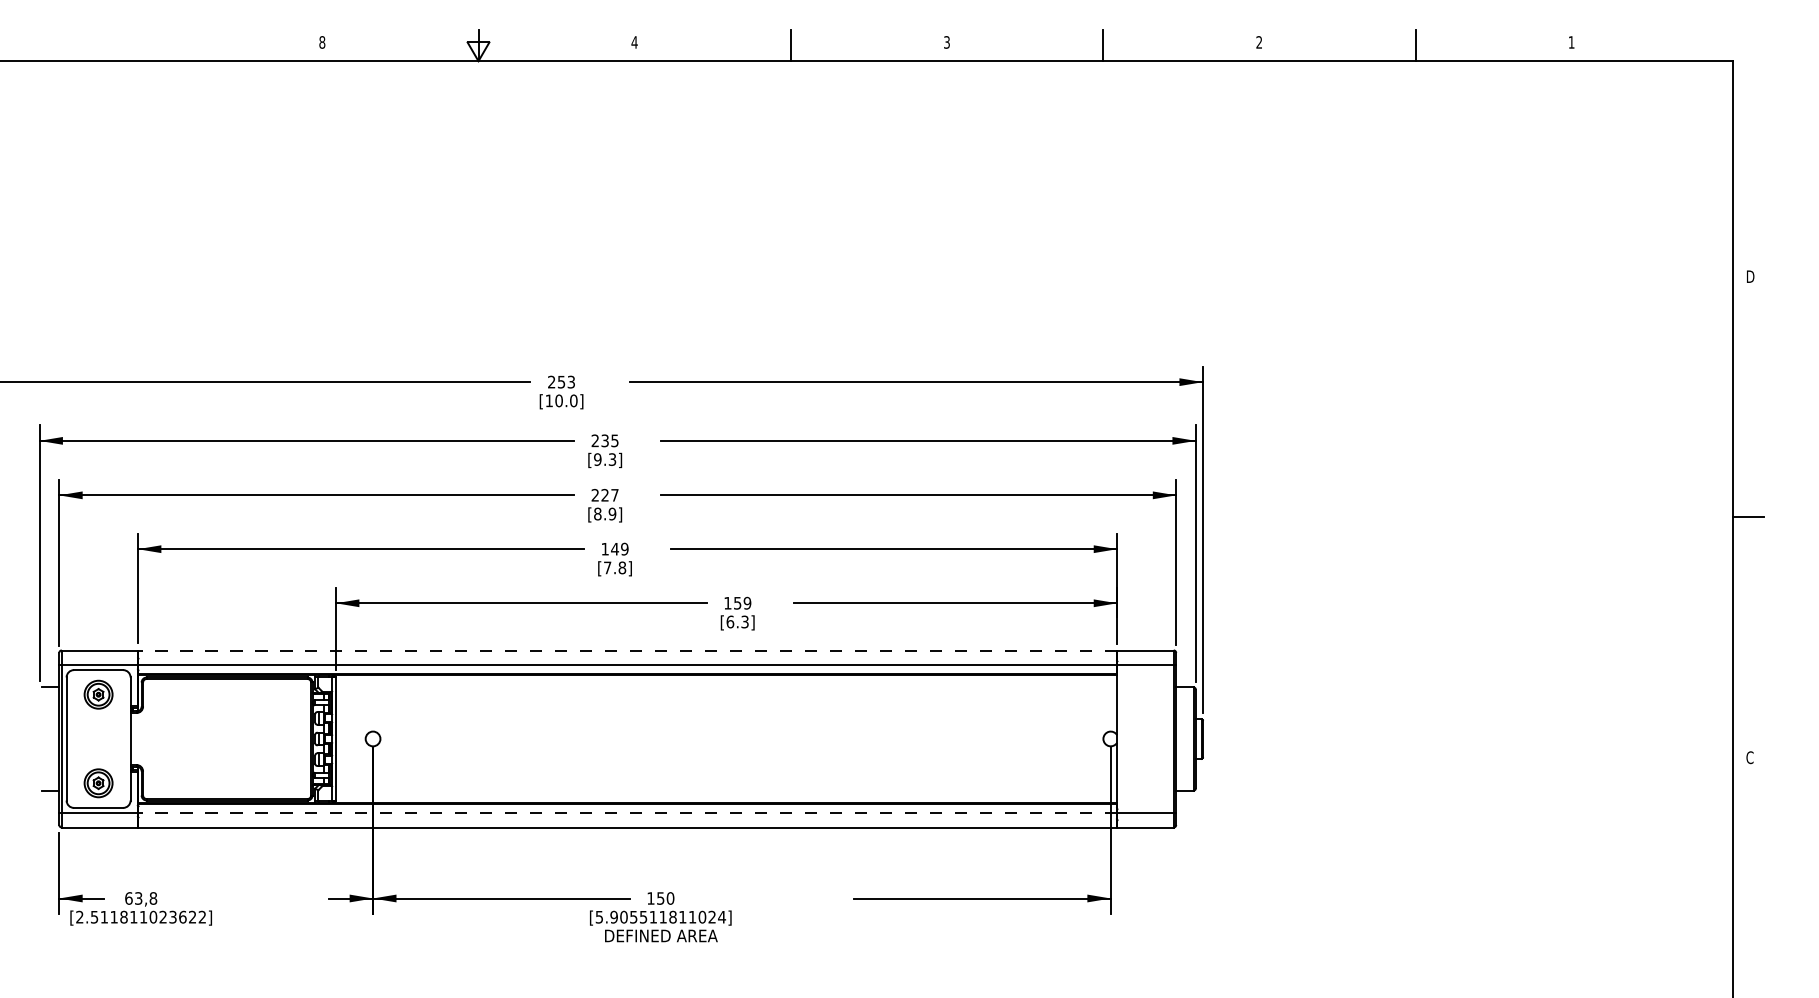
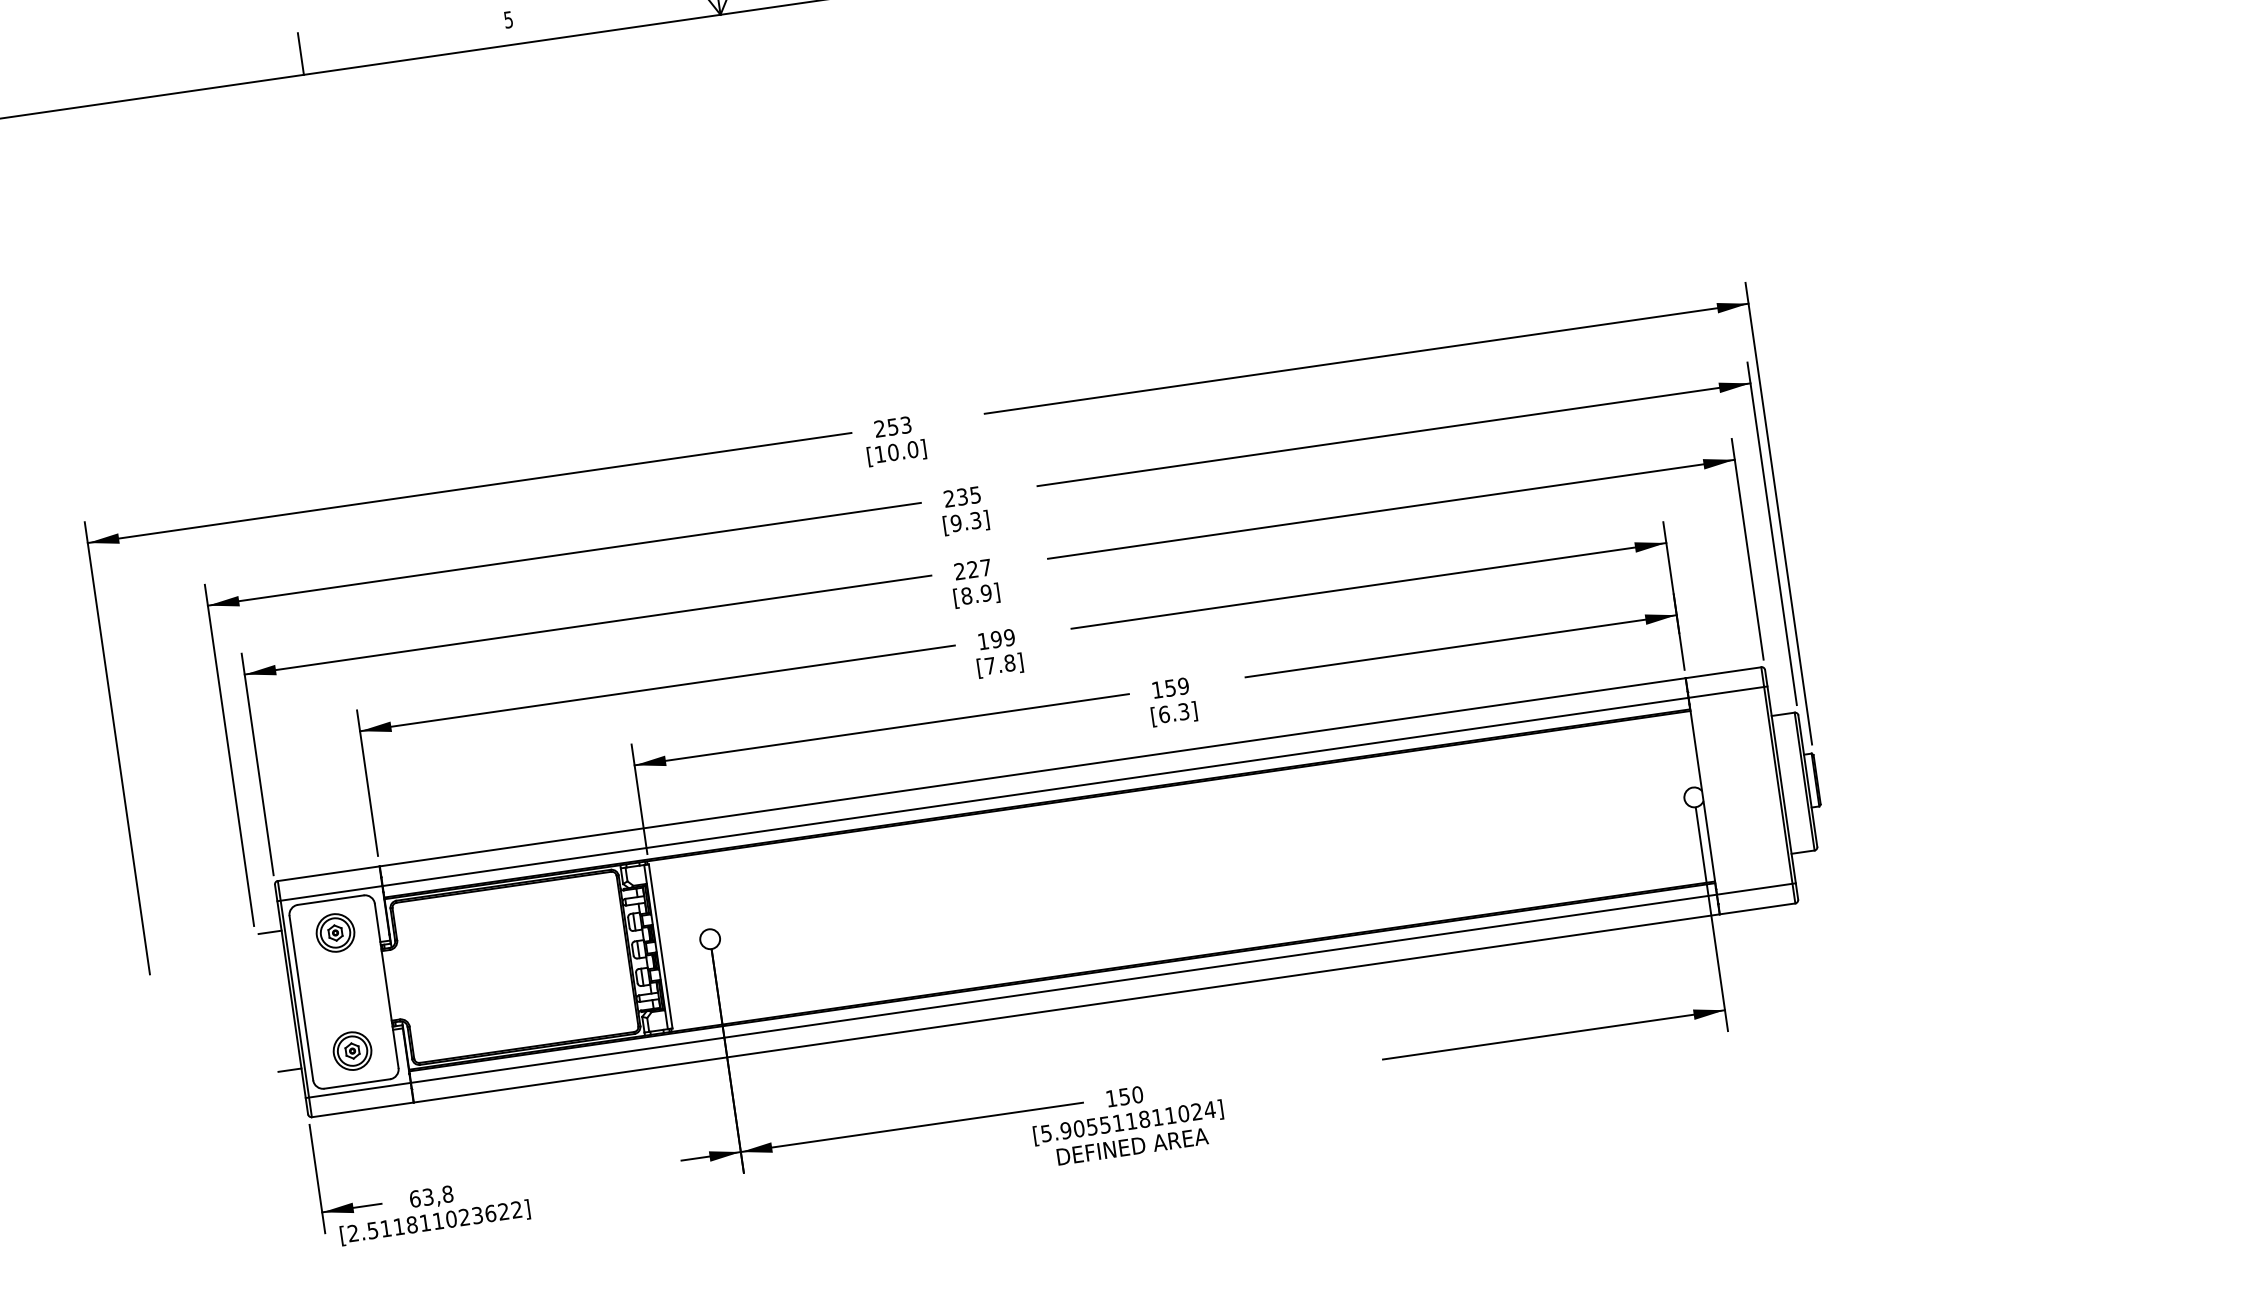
text: (322, 42) -> (508, 19), 8 -> 5
line: (166, 45) -> (301, 53), added
text: (615, 548) -> (996, 638), 149 -> 199
line: (627, 650) -> (1032, 772), dashed -> solid
line: (627, 812) -> (1063, 988), dashed -> solid

